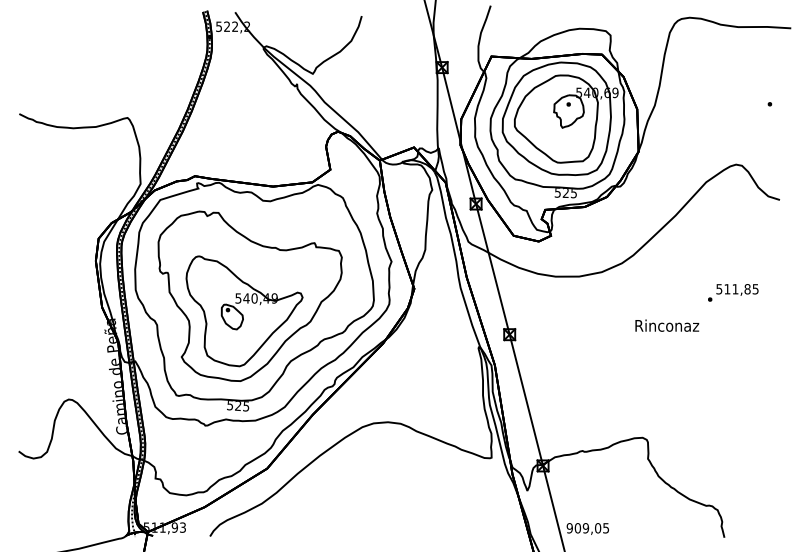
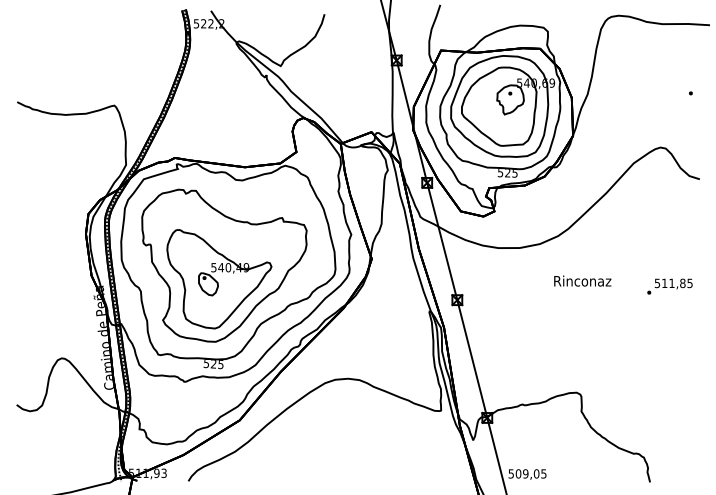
text: (732, 292) -> (669, 286), moved
text: (666, 325) -> (582, 280), moved
text: (570, 527) -> (511, 473), 909,05 -> 509,05

